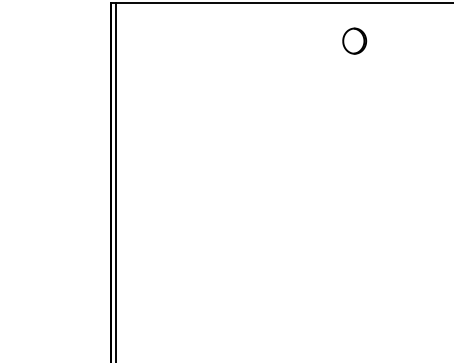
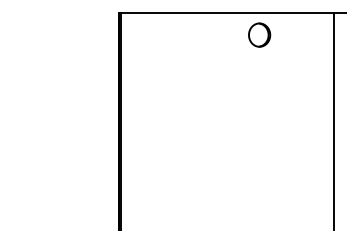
part: (354, 41) -> (259, 35), size x1.6

